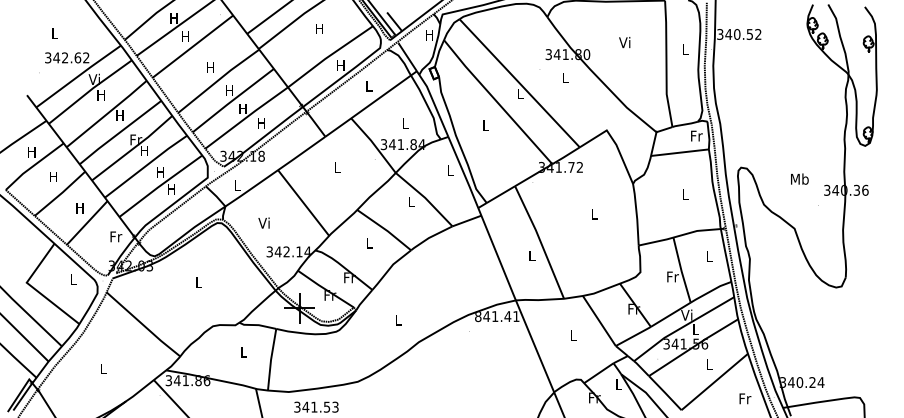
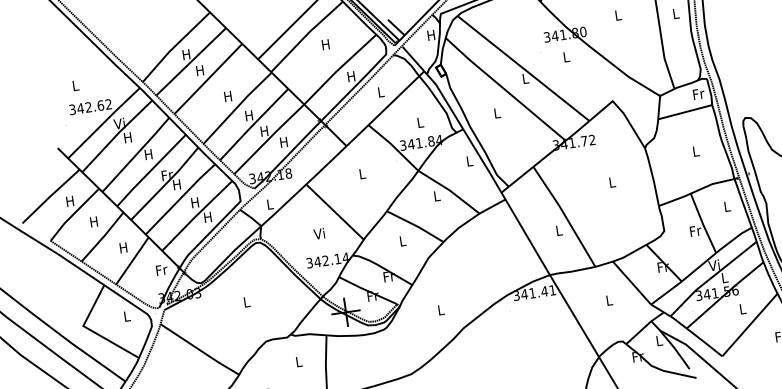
text: (624, 42) -> (617, 15), Vi -> L
text: (263, 222) -> (318, 233), moved
text: (478, 316) -> (516, 295), 841.41 -> 341.41

